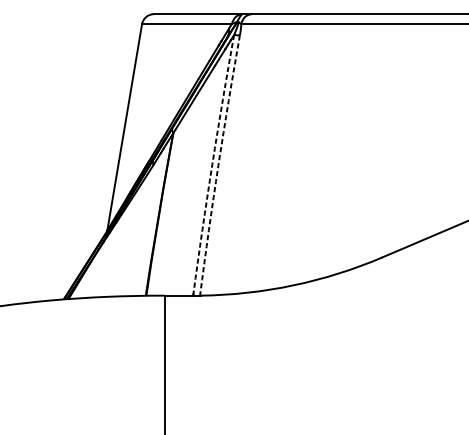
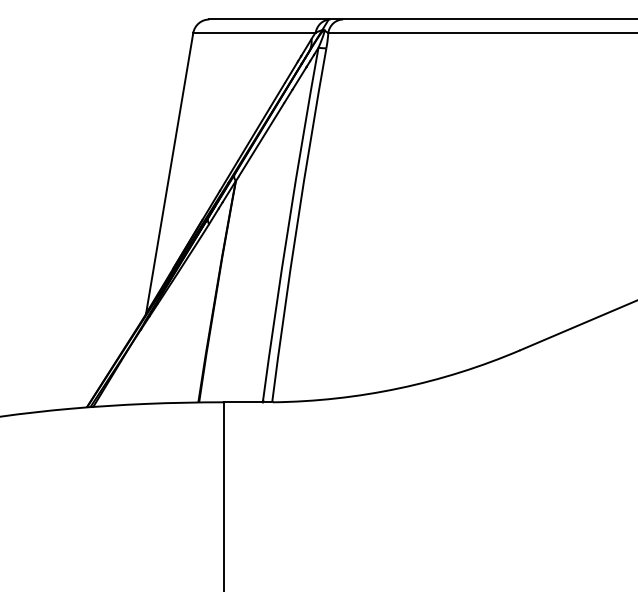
arc: (212, 164) -> (288, 224), dashed -> solid
arc: (218, 164) -> (297, 224), dashed -> solid

